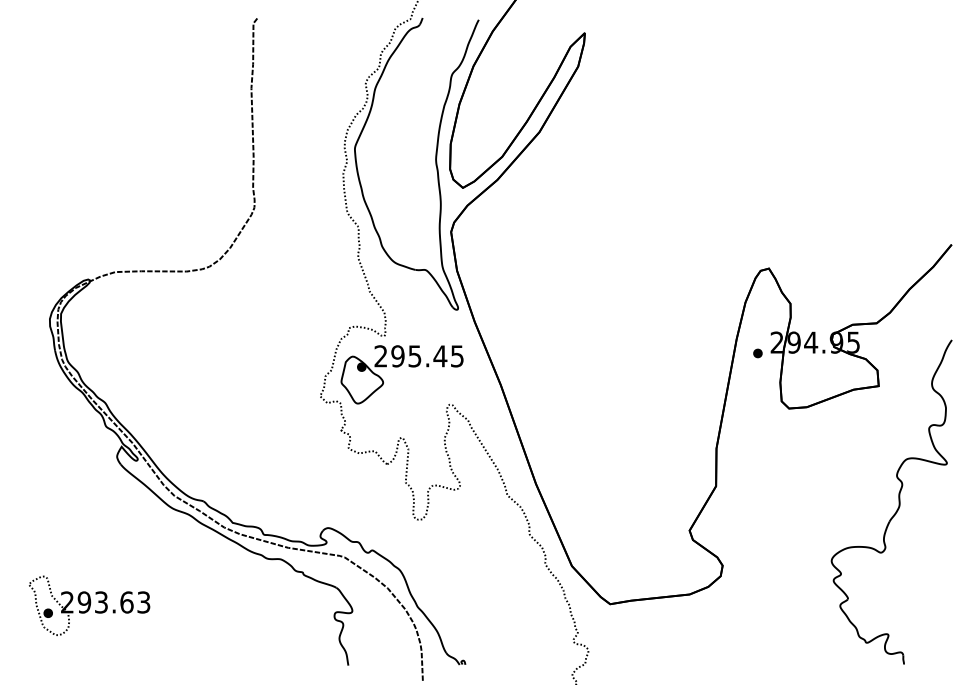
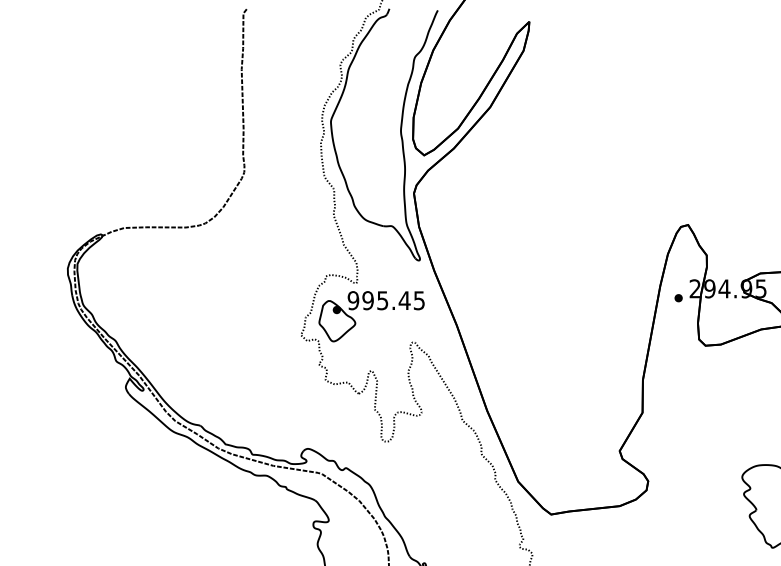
text: (380, 356) -> (353, 300), 295.45 -> 995.45
part: (89, 605) -> (101, 515), removed

